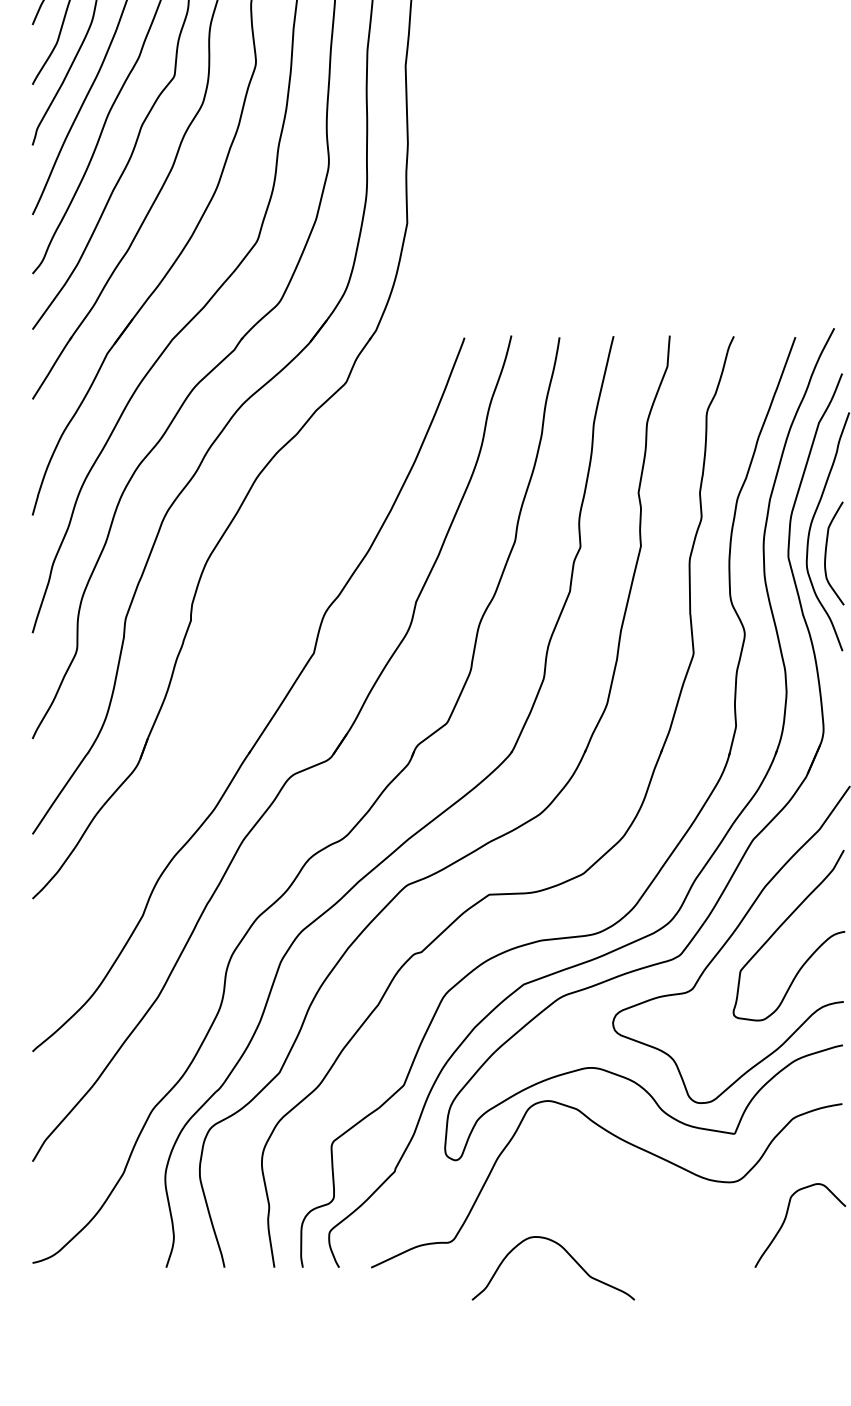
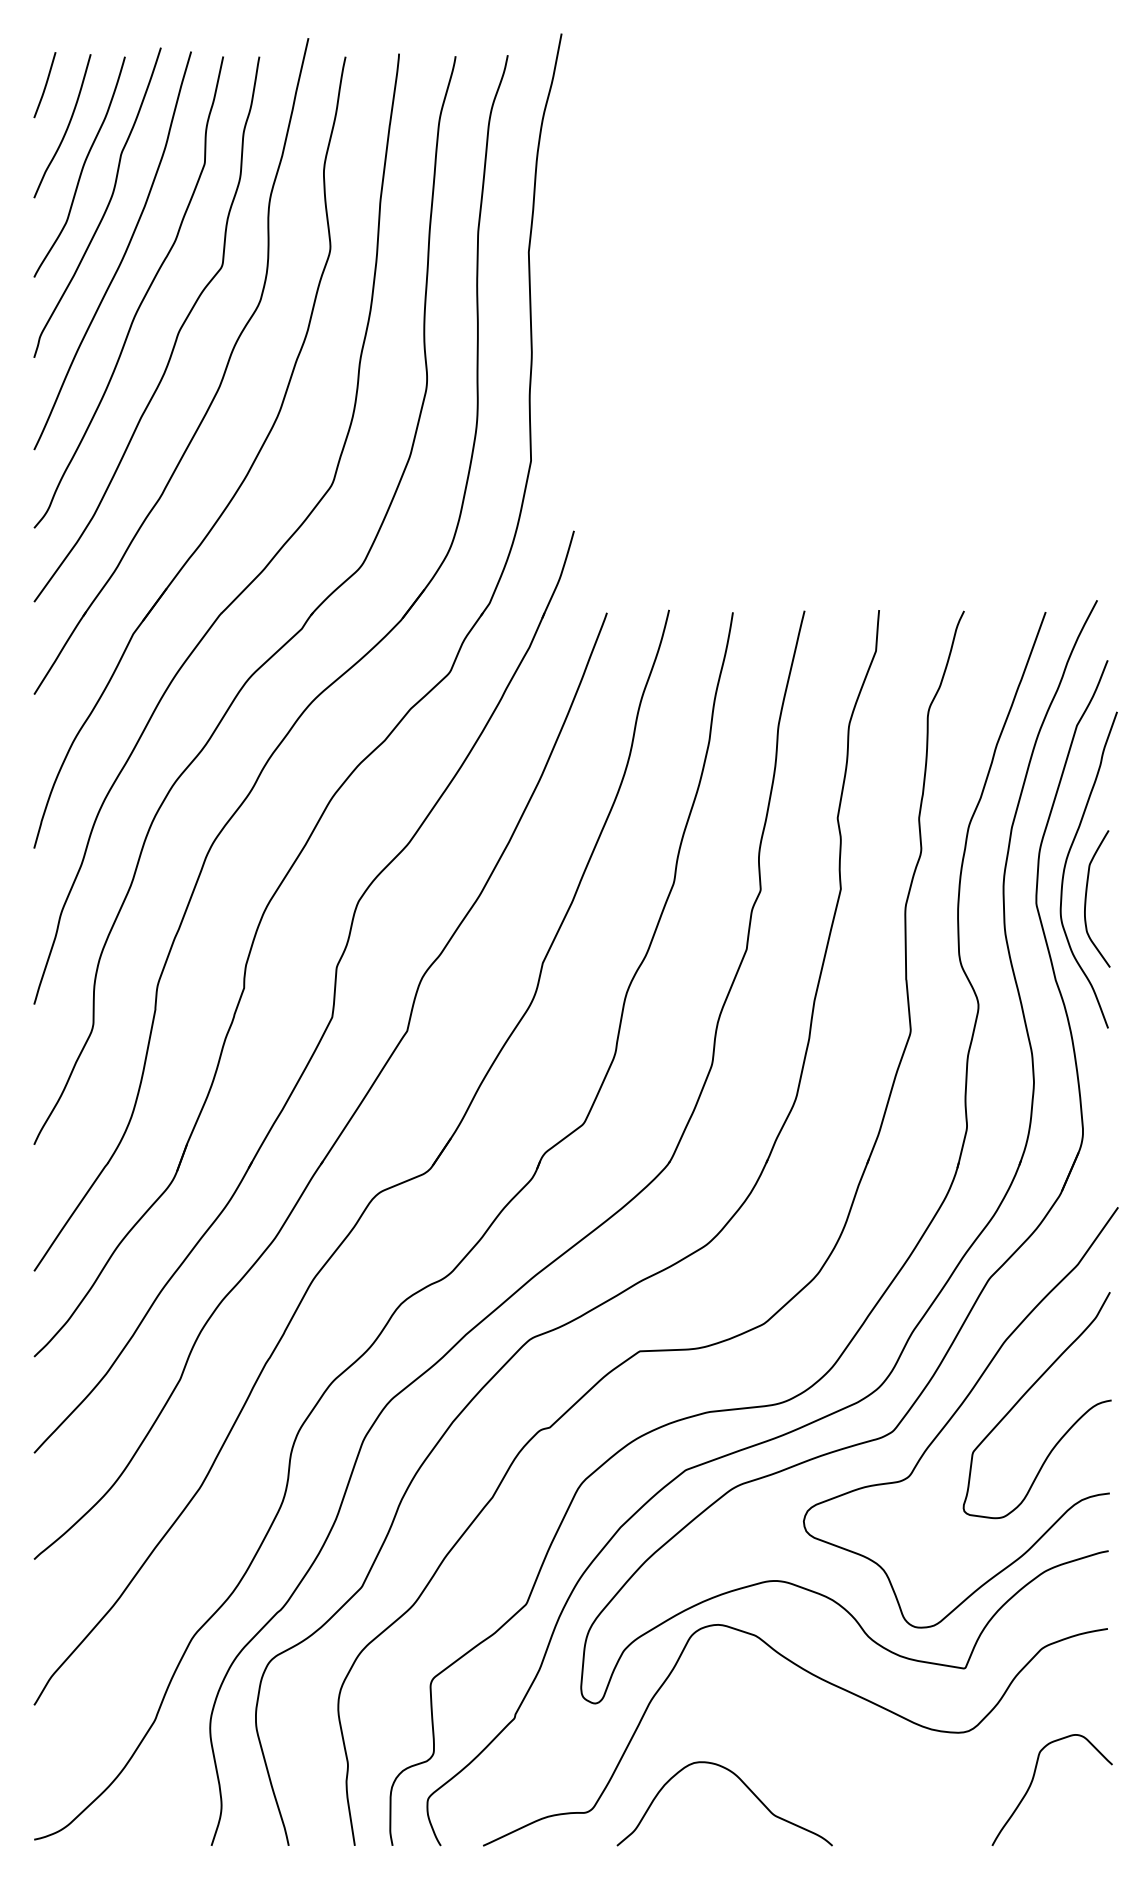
part: (258, 624) -> (333, 992), added
curve: (567, 1253) -> (743, 1784), moved

